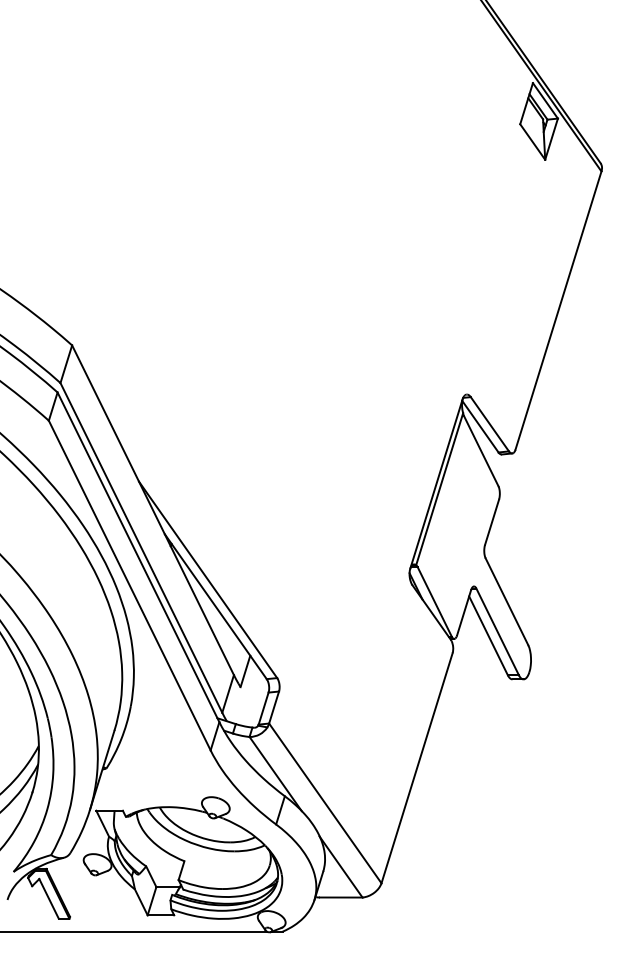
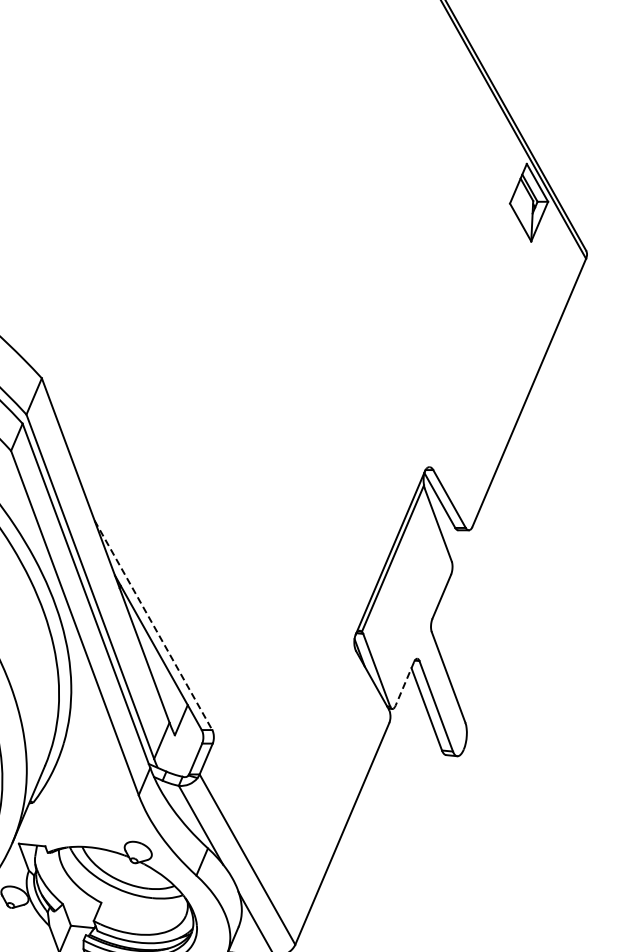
line: (208, 580) -> (153, 626), solid -> dashed
line: (464, 612) -> (405, 683), solid -> dashed

